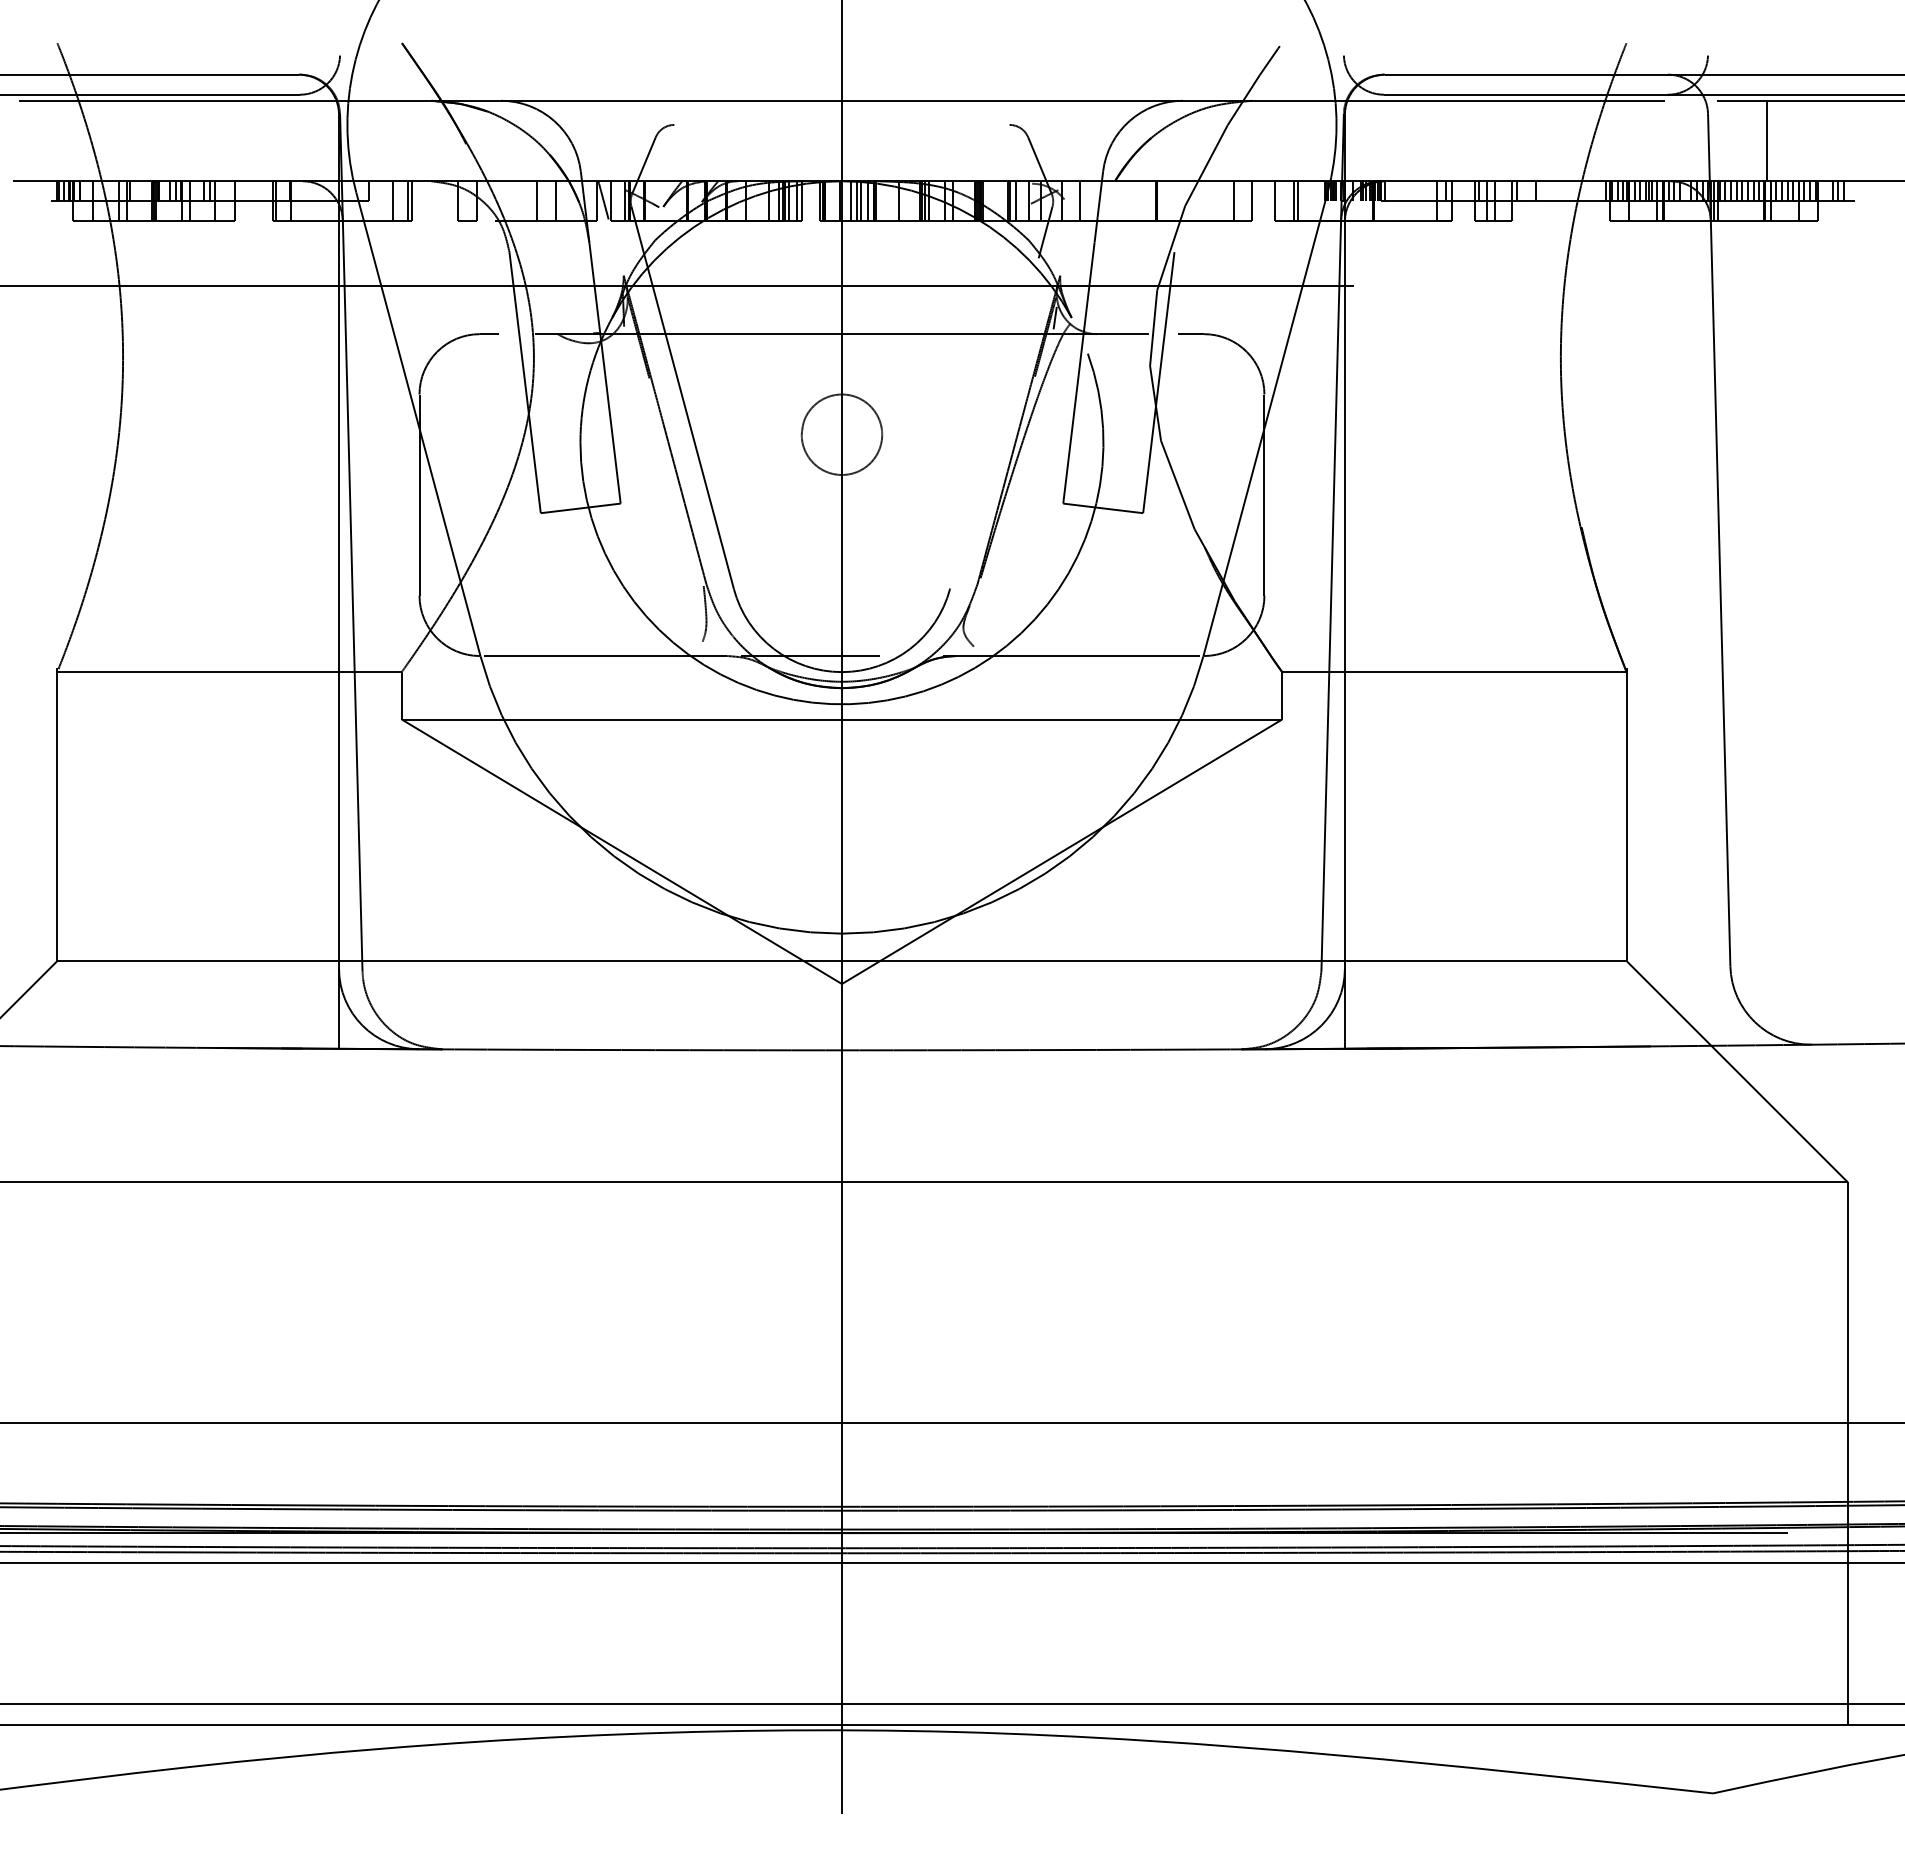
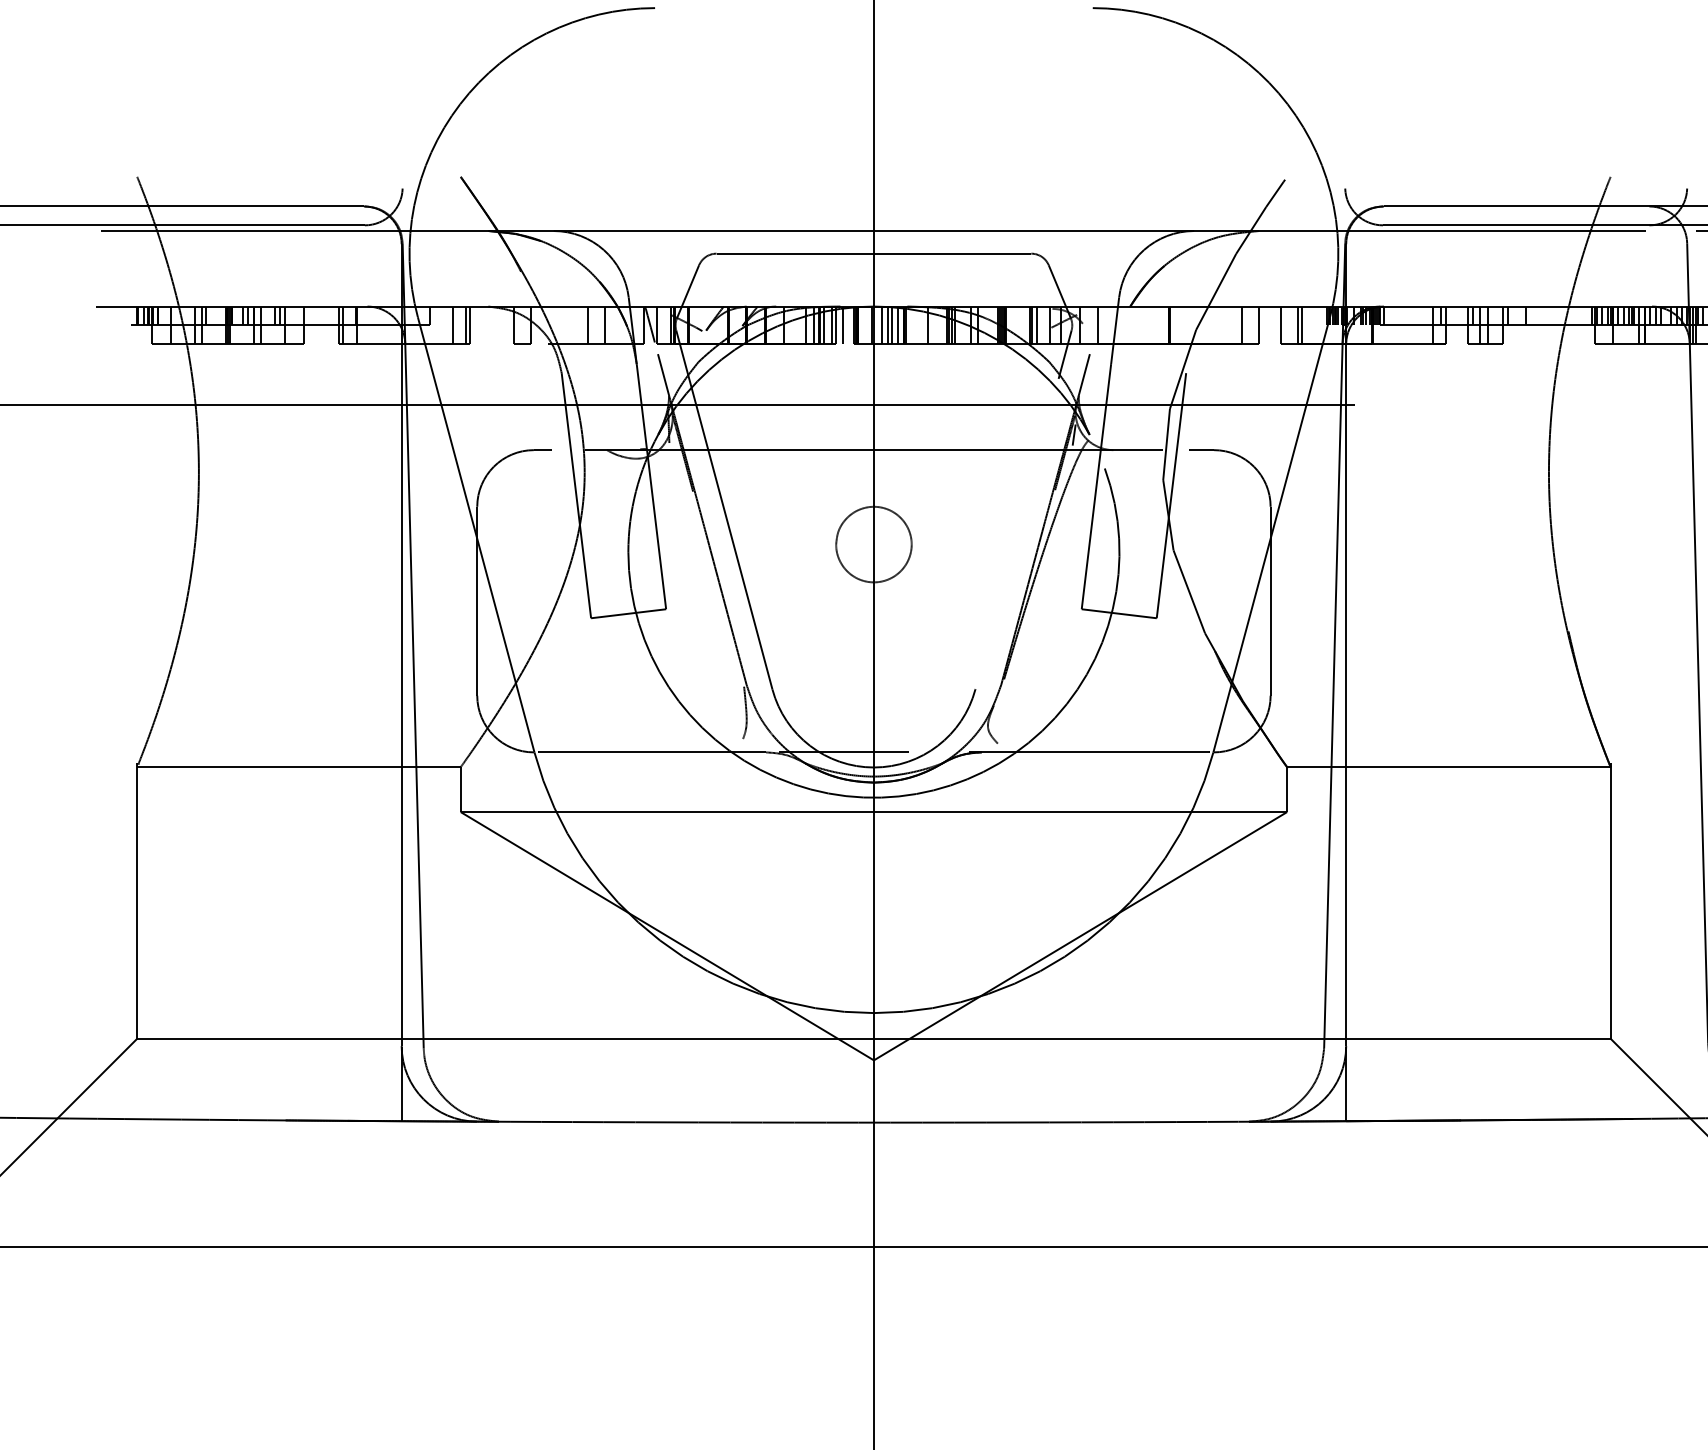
line: (841, 124) -> (873, 253), added
line: (809, 201) -> (843, 325), added
line: (617, 253) -> (663, 374), added
line: (1065, 253) -> (1083, 374), added

